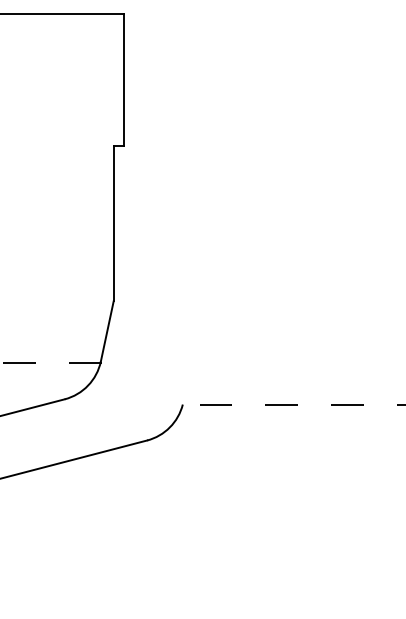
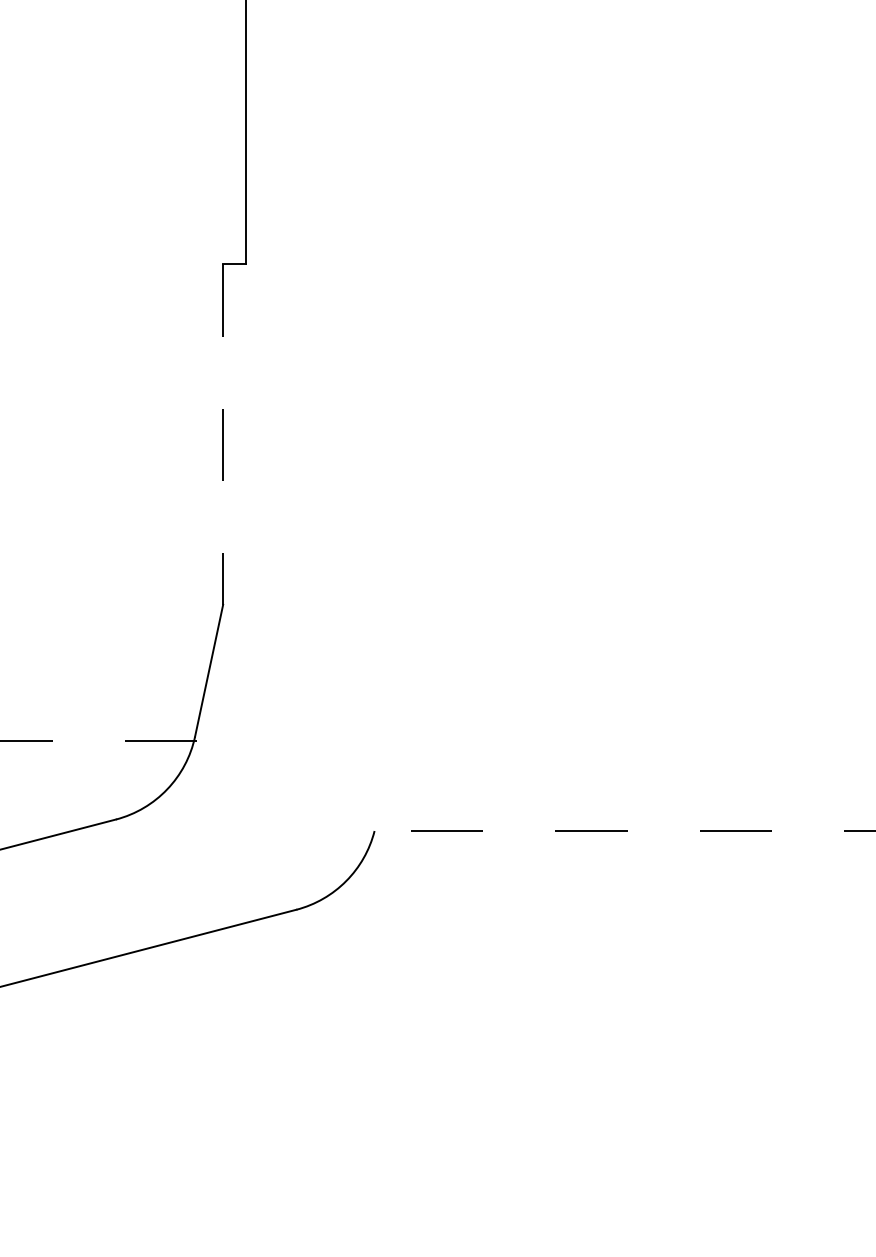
line: (113, 223) -> (222, 434), solid -> dashed

